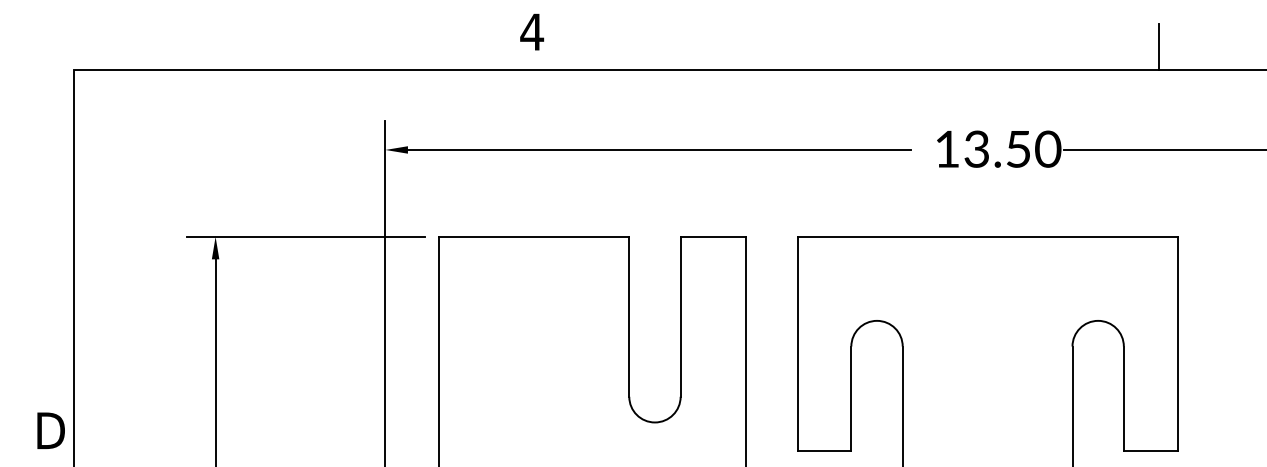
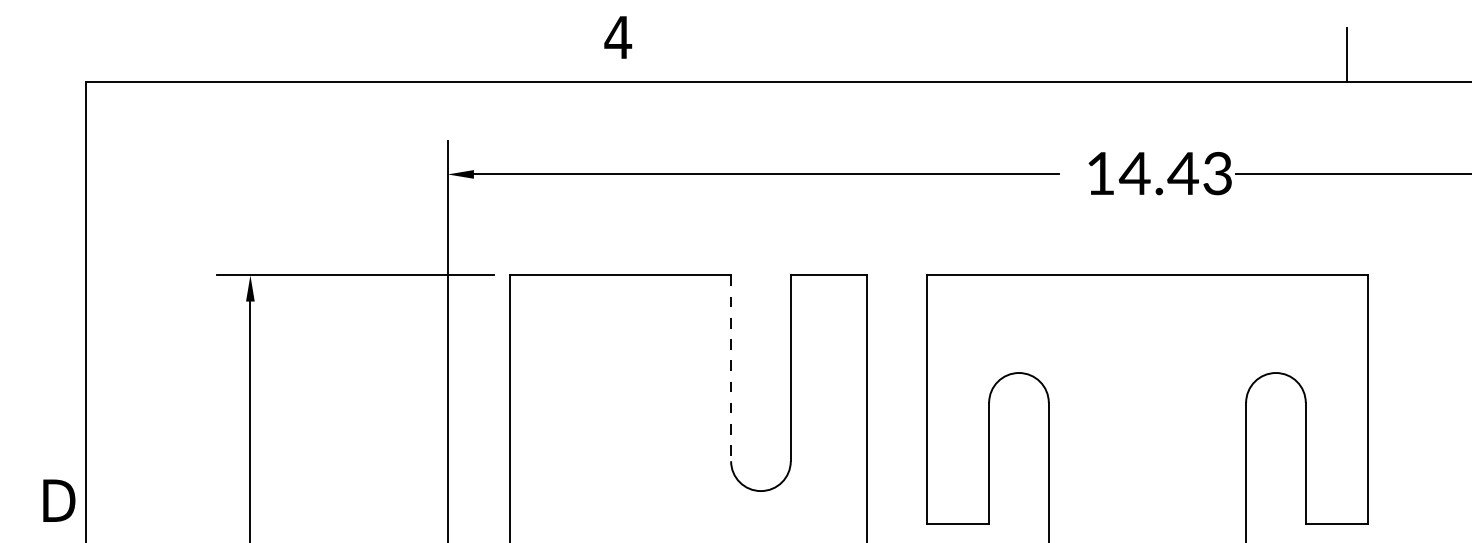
text: (1012, 148) -> (1176, 172), 13.50 -> 14.43
line: (629, 316) -> (731, 367), solid -> dashed

